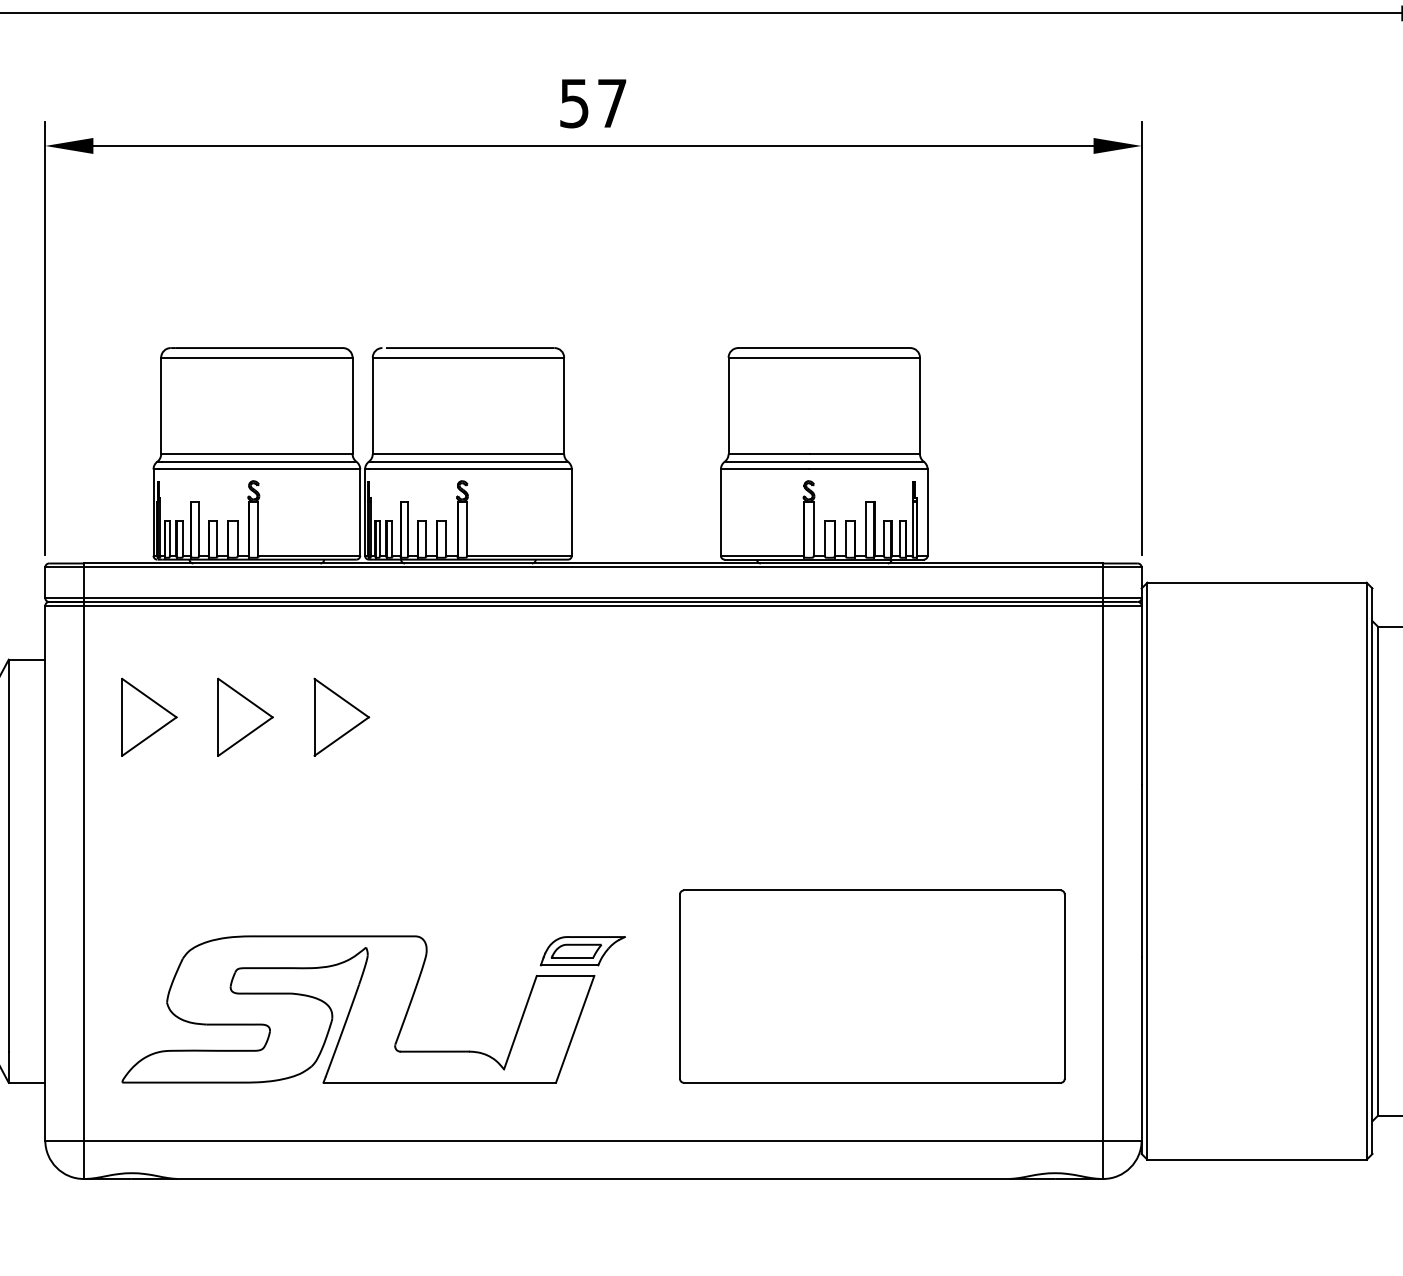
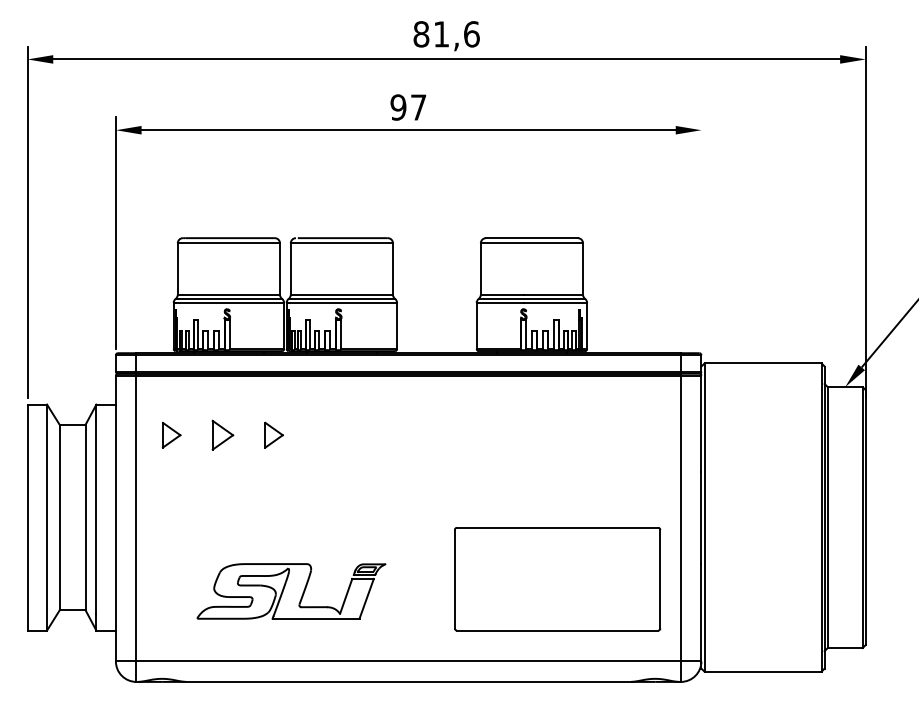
text: (574, 103) -> (398, 107), 57 -> 97
line: (1141, 337) -> (701, 232), removed
part: (149, 715) -> (171, 434), size x0.6
part: (244, 715) -> (222, 434), size x0.7
part: (340, 715) -> (273, 434), size x0.6
part: (374, 1009) -> (291, 591), size x0.7

